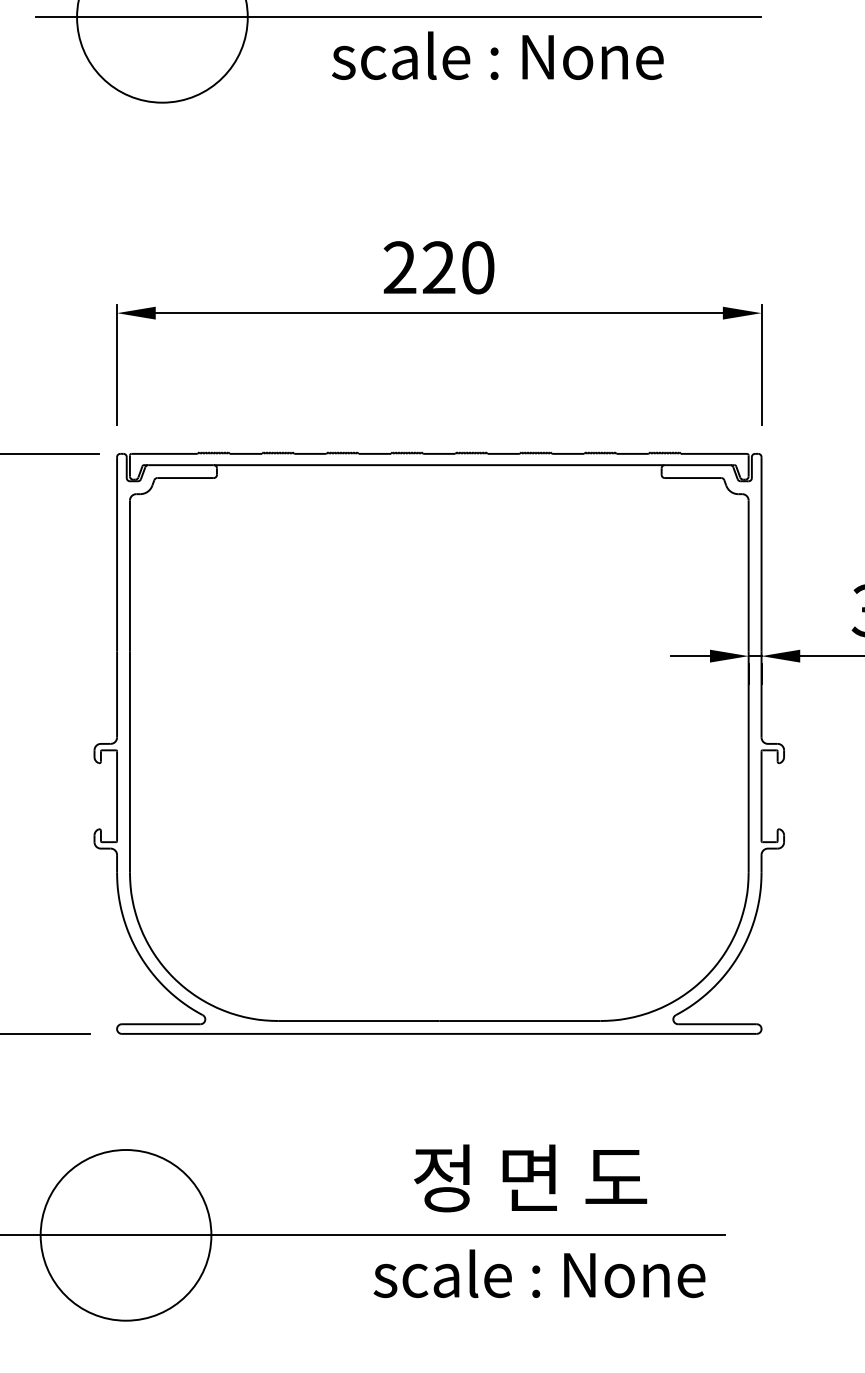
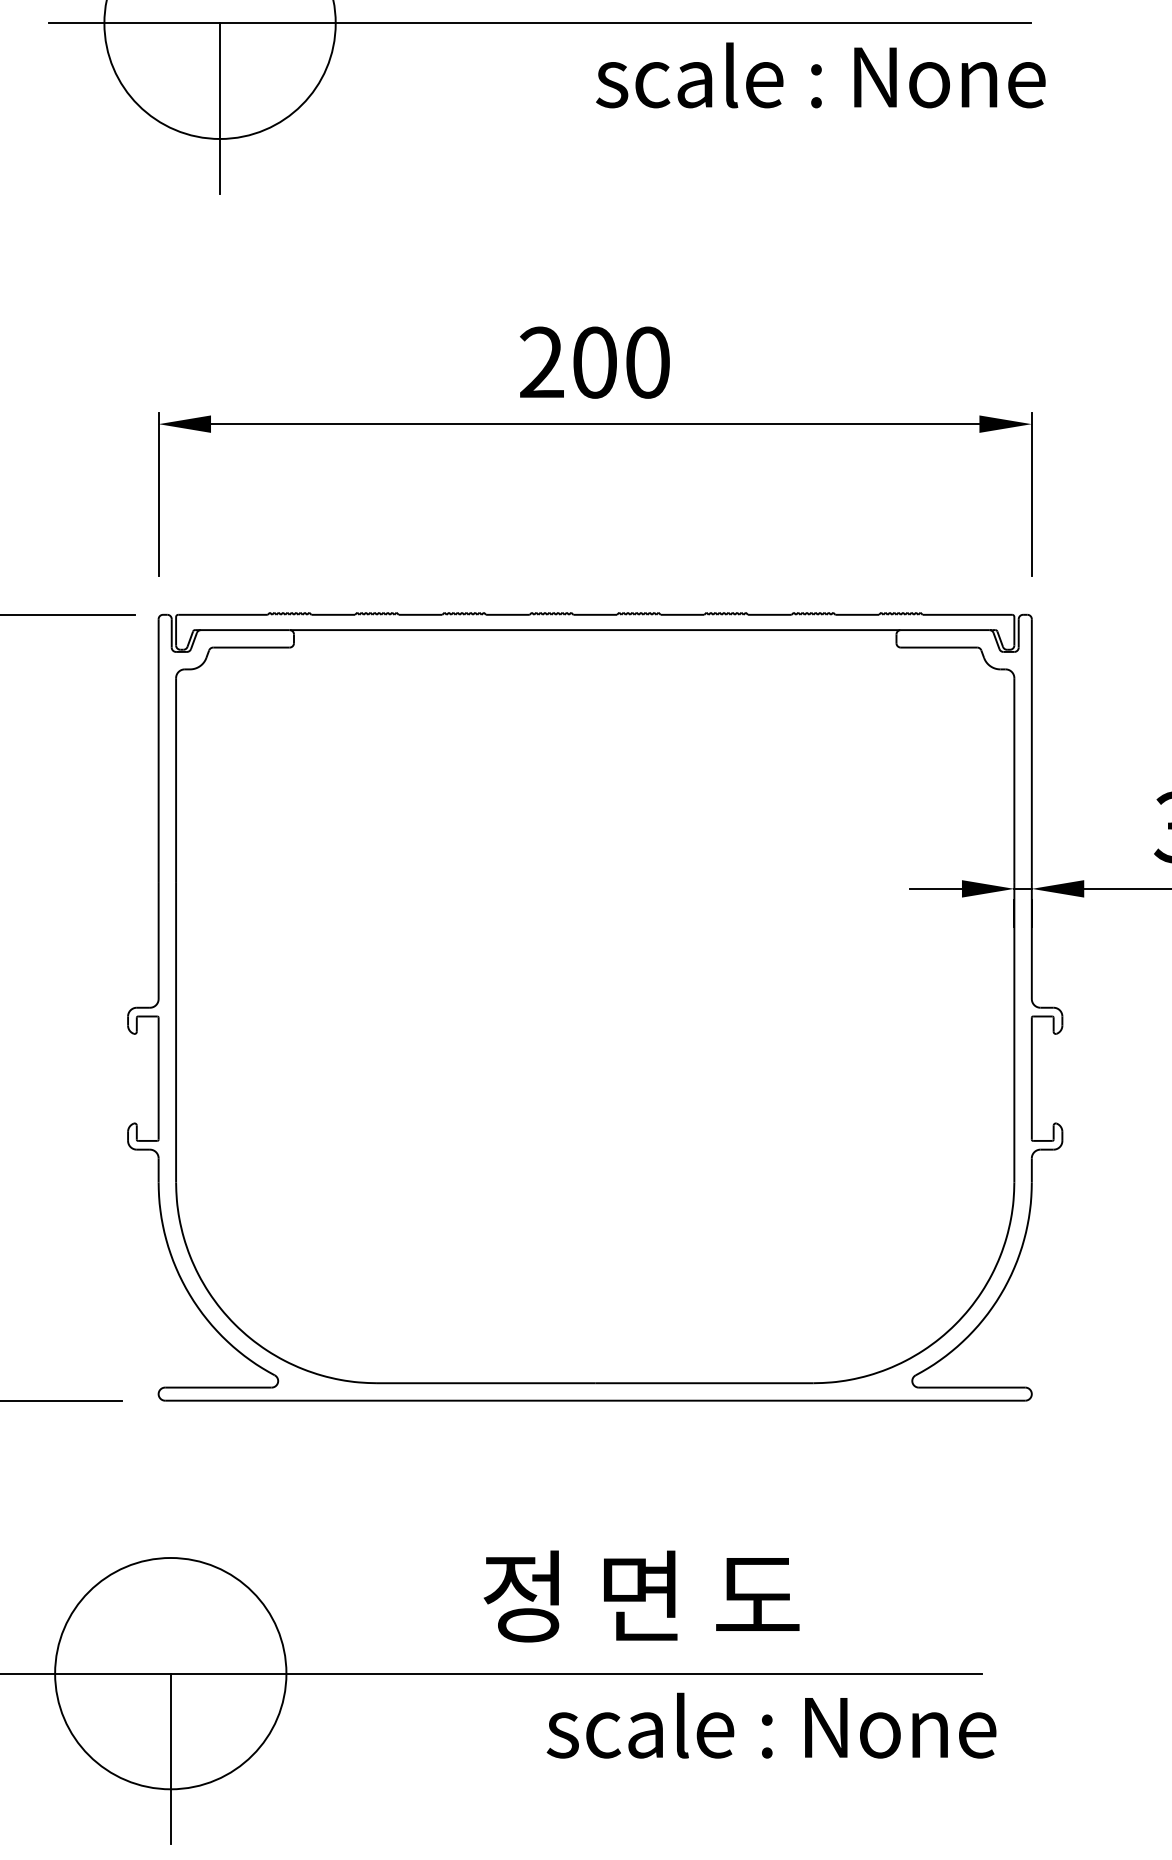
text: (497, 55) -> (820, 75), moved
line: (162, 80) -> (220, 108), added
text: (438, 267) -> (594, 362), 220 -> 200
text: (530, 1178) -> (641, 1596), moved
text: (539, 1273) -> (771, 1725), moved
line: (126, 1298) -> (171, 1759), added

